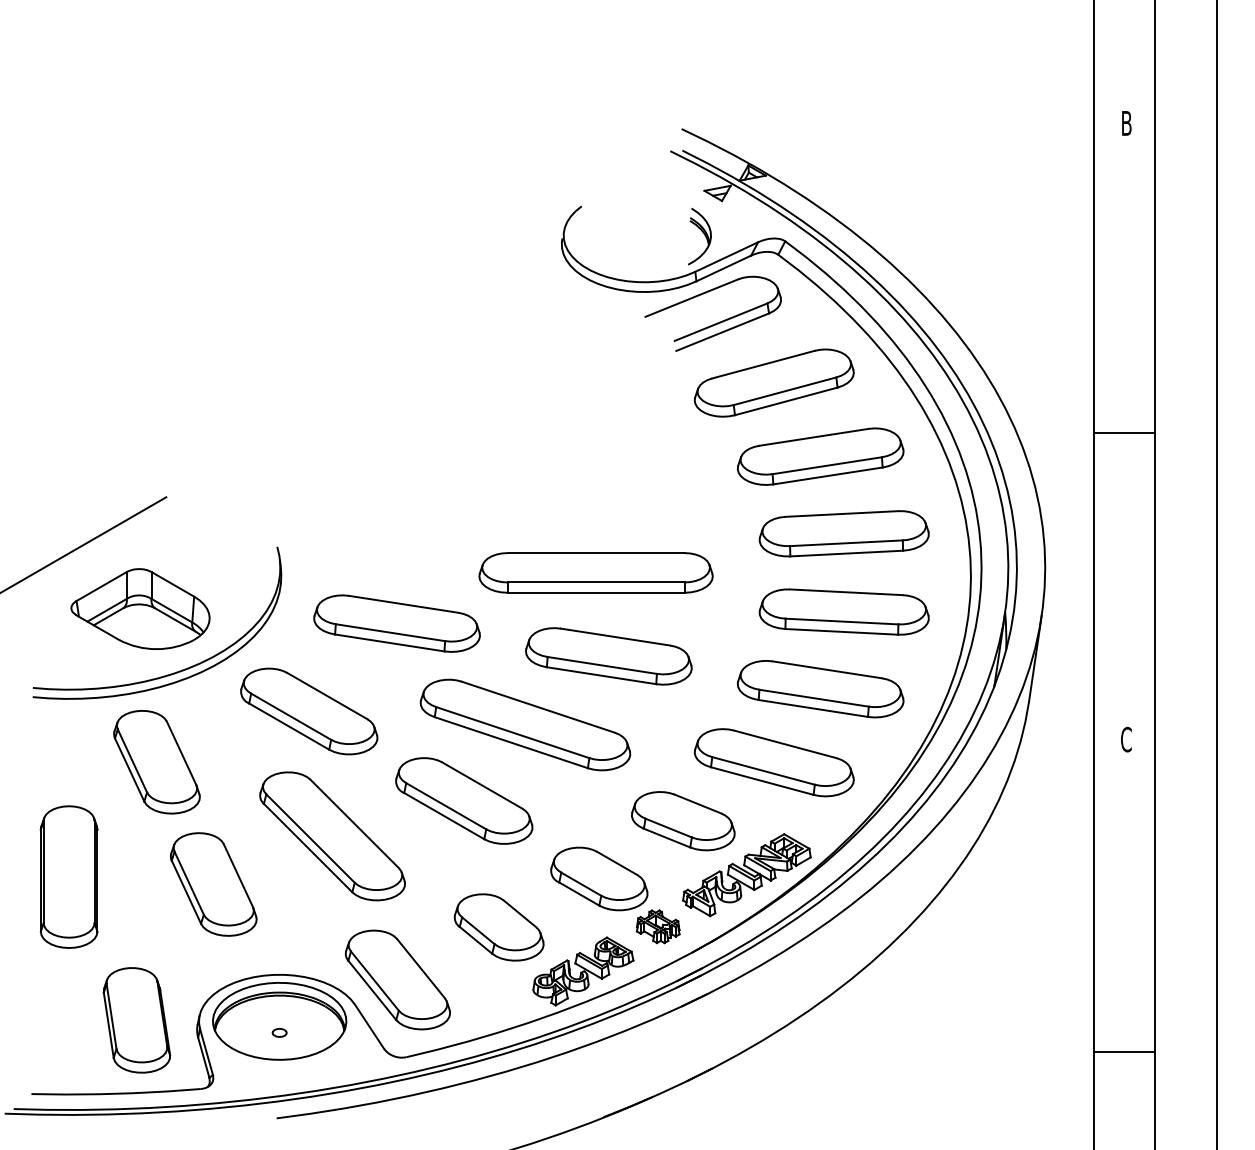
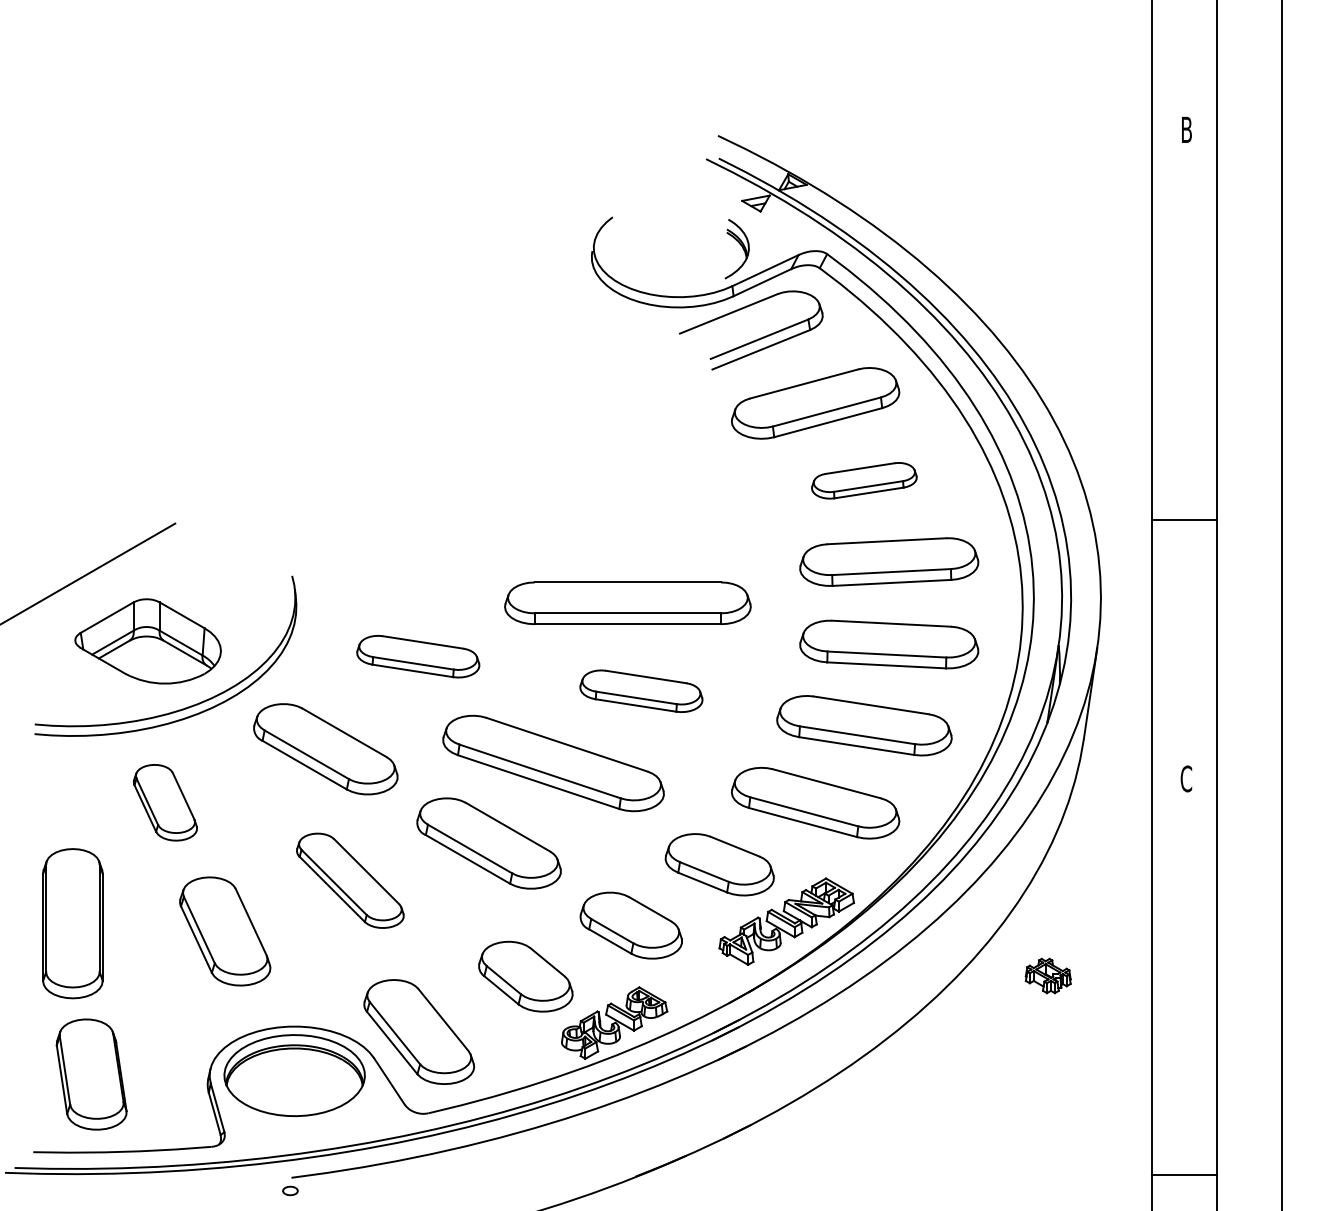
line: (1124, 433) -> (1184, 520), moved
part: (820, 456) -> (864, 480), size x0.6
part: (396, 623) -> (417, 656), size x0.7
part: (608, 656) -> (640, 691), size x0.7
part: (156, 762) -> (164, 802), size x0.7
part: (332, 836) -> (350, 880), size x0.7
part: (657, 926) -> (1047, 975), moved
part: (136, 1020) -> (91, 1074), moved
part: (279, 1032) -> (290, 1190), moved
line: (1124, 1051) -> (1184, 1174), moved

